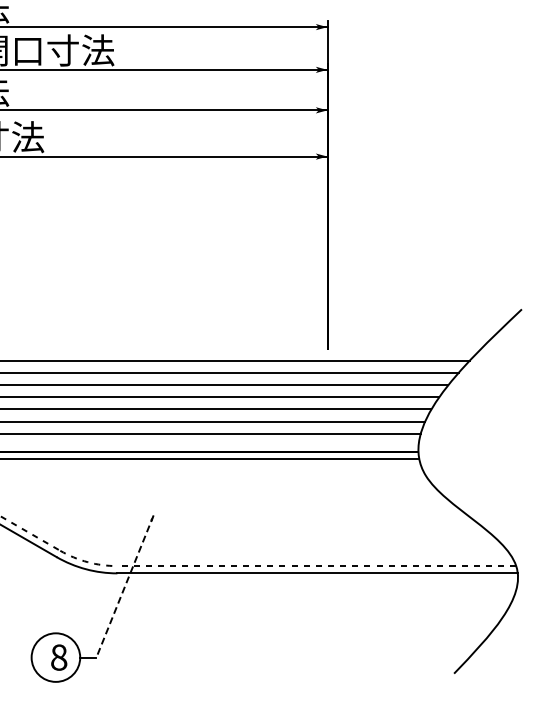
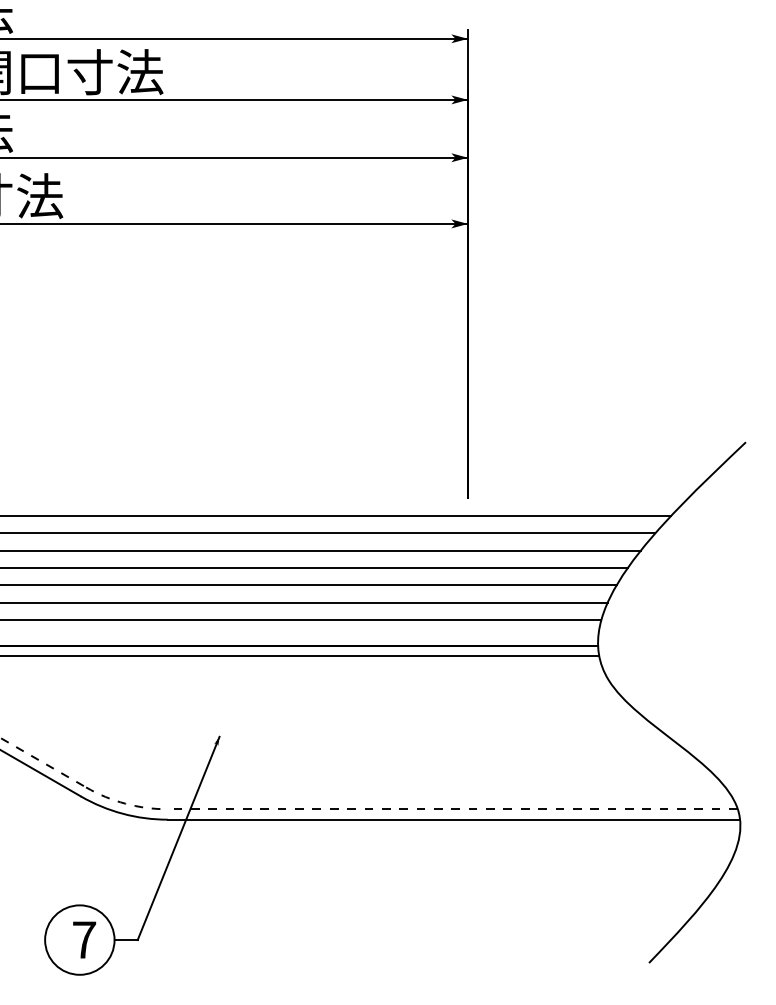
line: (125, 586) -> (179, 838), dashed -> solid
text: (59, 657) -> (84, 939), 8 -> 7

